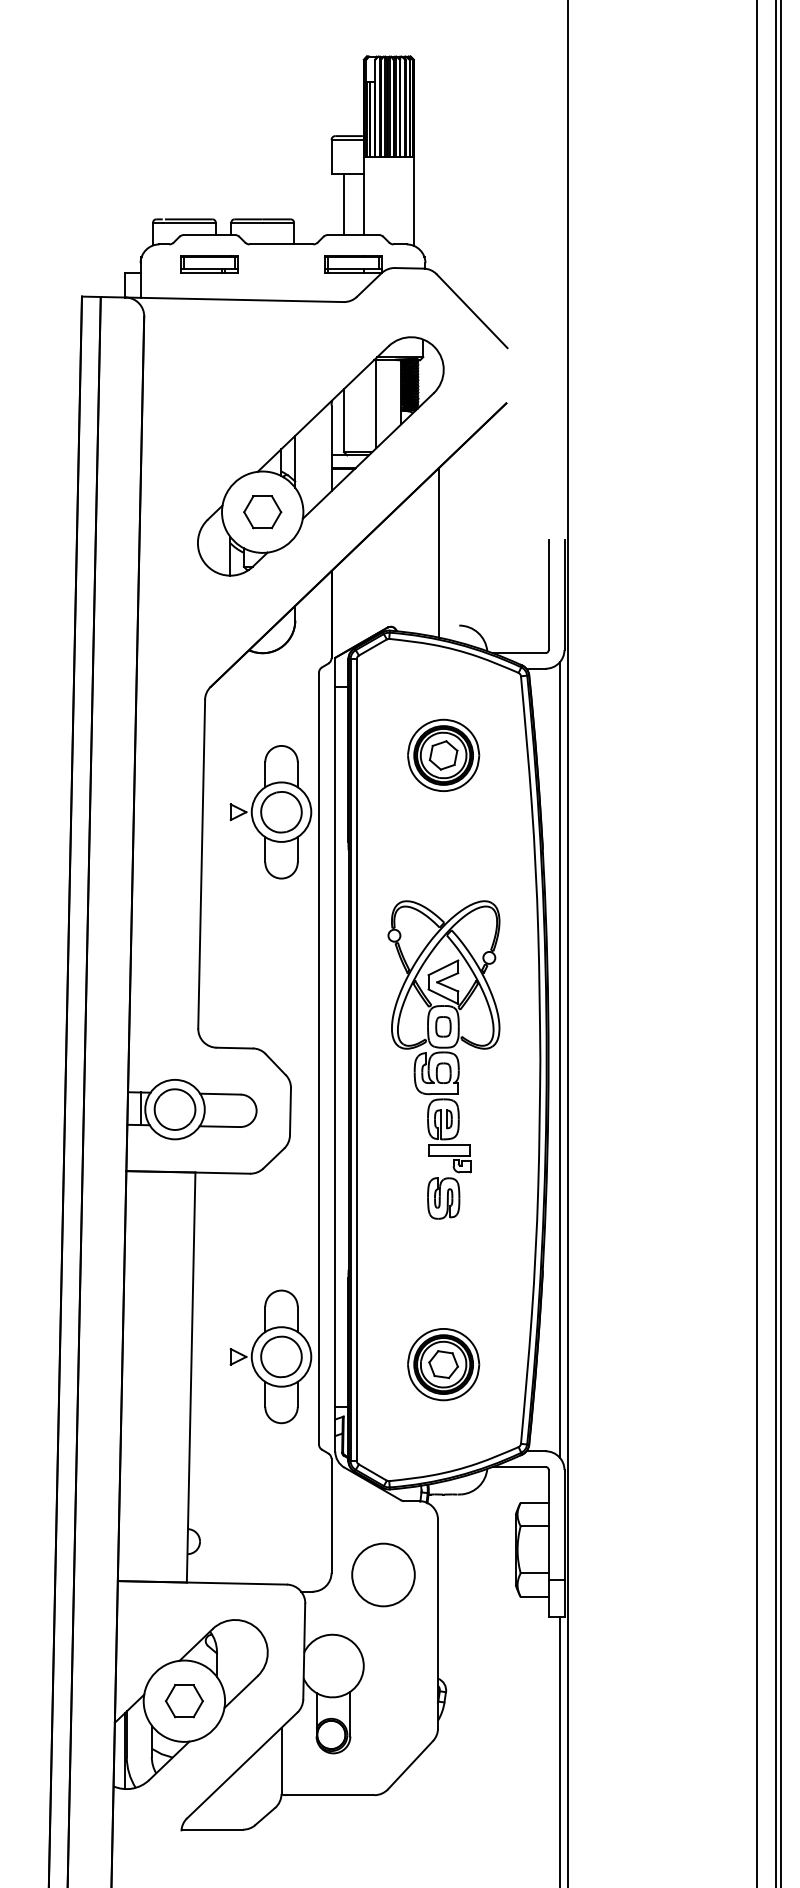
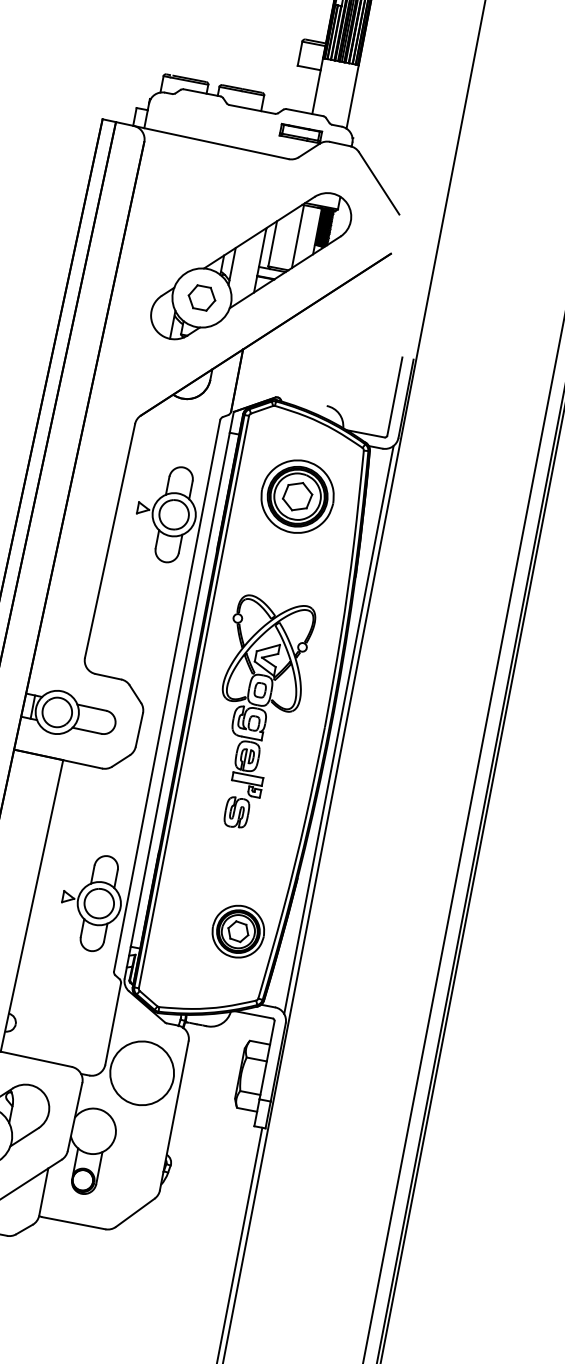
line: (344, 204) -> (302, 89), removed
part: (209, 264) -> (198, 113), removed
line: (439, 552) -> (322, 351), removed
part: (443, 754) -> (297, 495), size x1.4
part: (443, 1364) -> (238, 931), moved
circle: (383, 1574) -> (142, 1072), size x1.4

